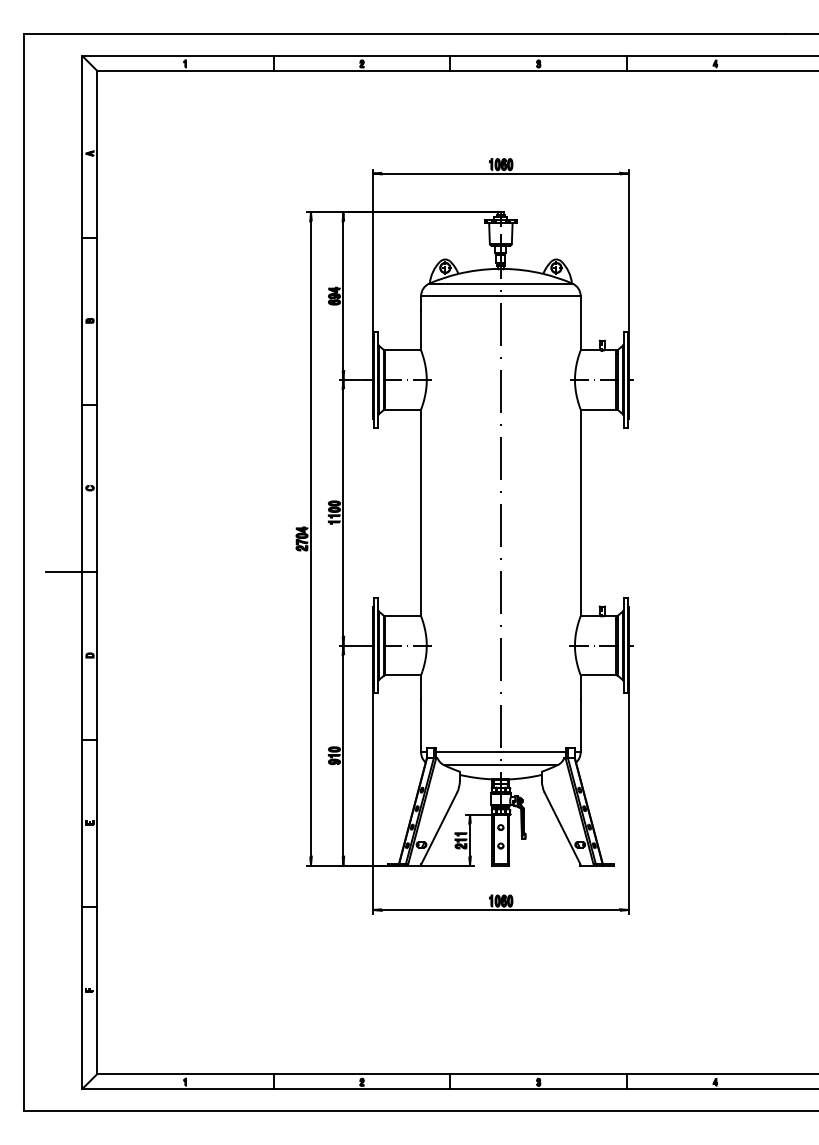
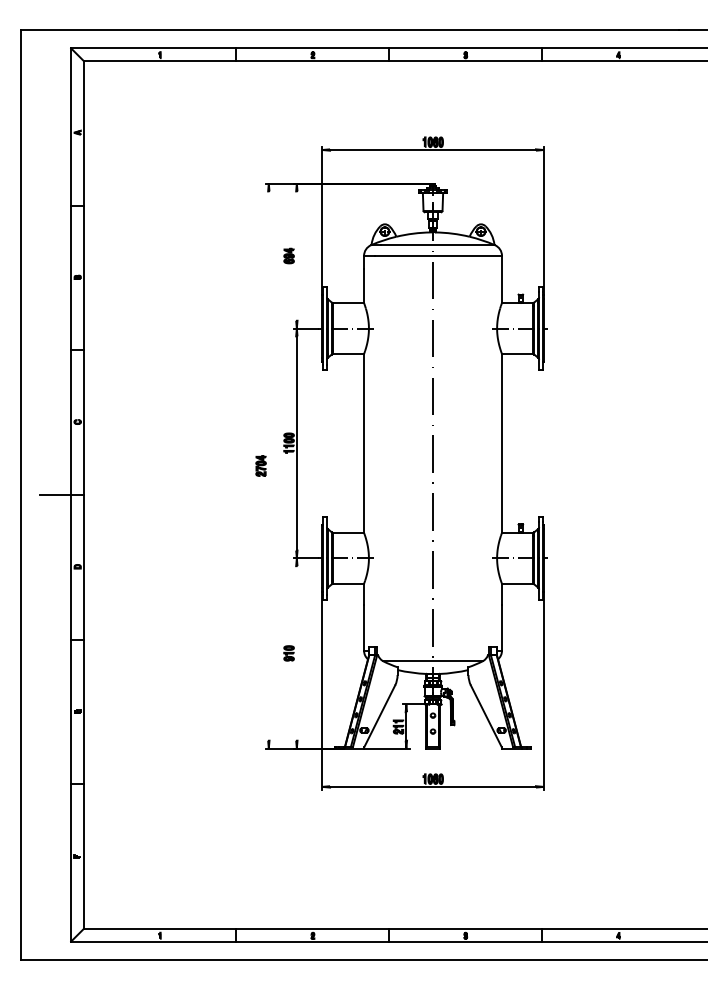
line: (343, 296) -> (296, 256), removed
line: (311, 538) -> (269, 465), removed
line: (500, 752) -> (432, 650), removed
line: (343, 755) -> (296, 653), removed

